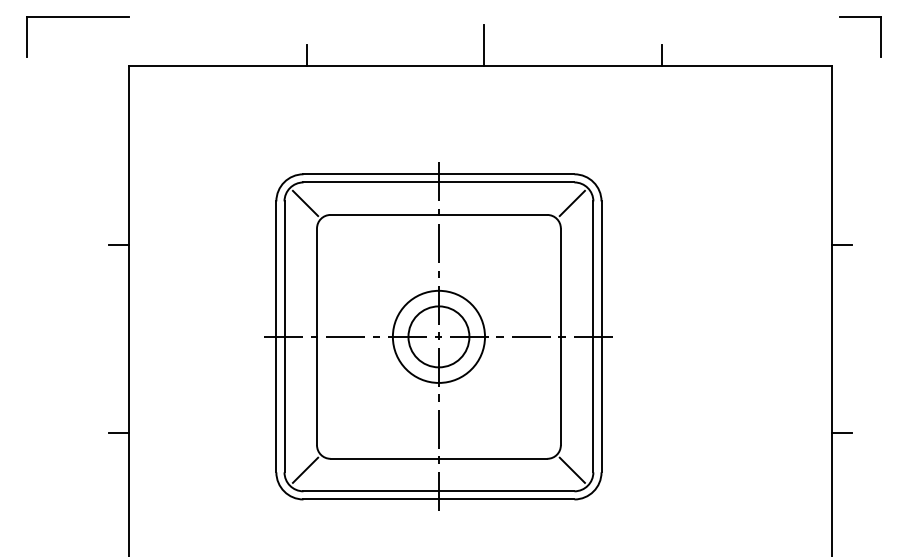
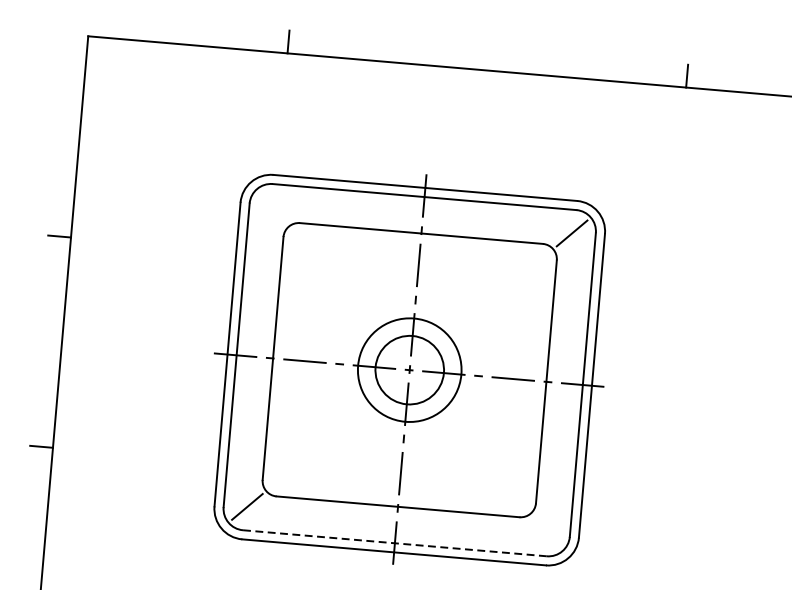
line: (484, 44) -> (488, 46), removed
line: (305, 203) -> (273, 207), removed
line: (571, 469) -> (545, 531), removed
line: (439, 491) -> (395, 543), solid -> dashed

